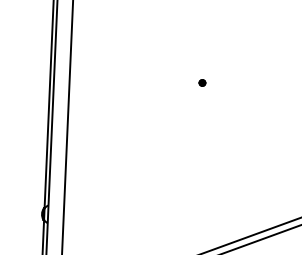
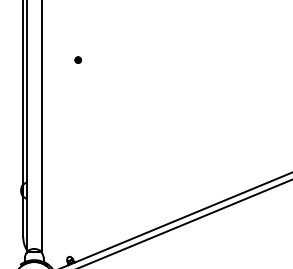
part: (201, 82) -> (77, 59), moved

